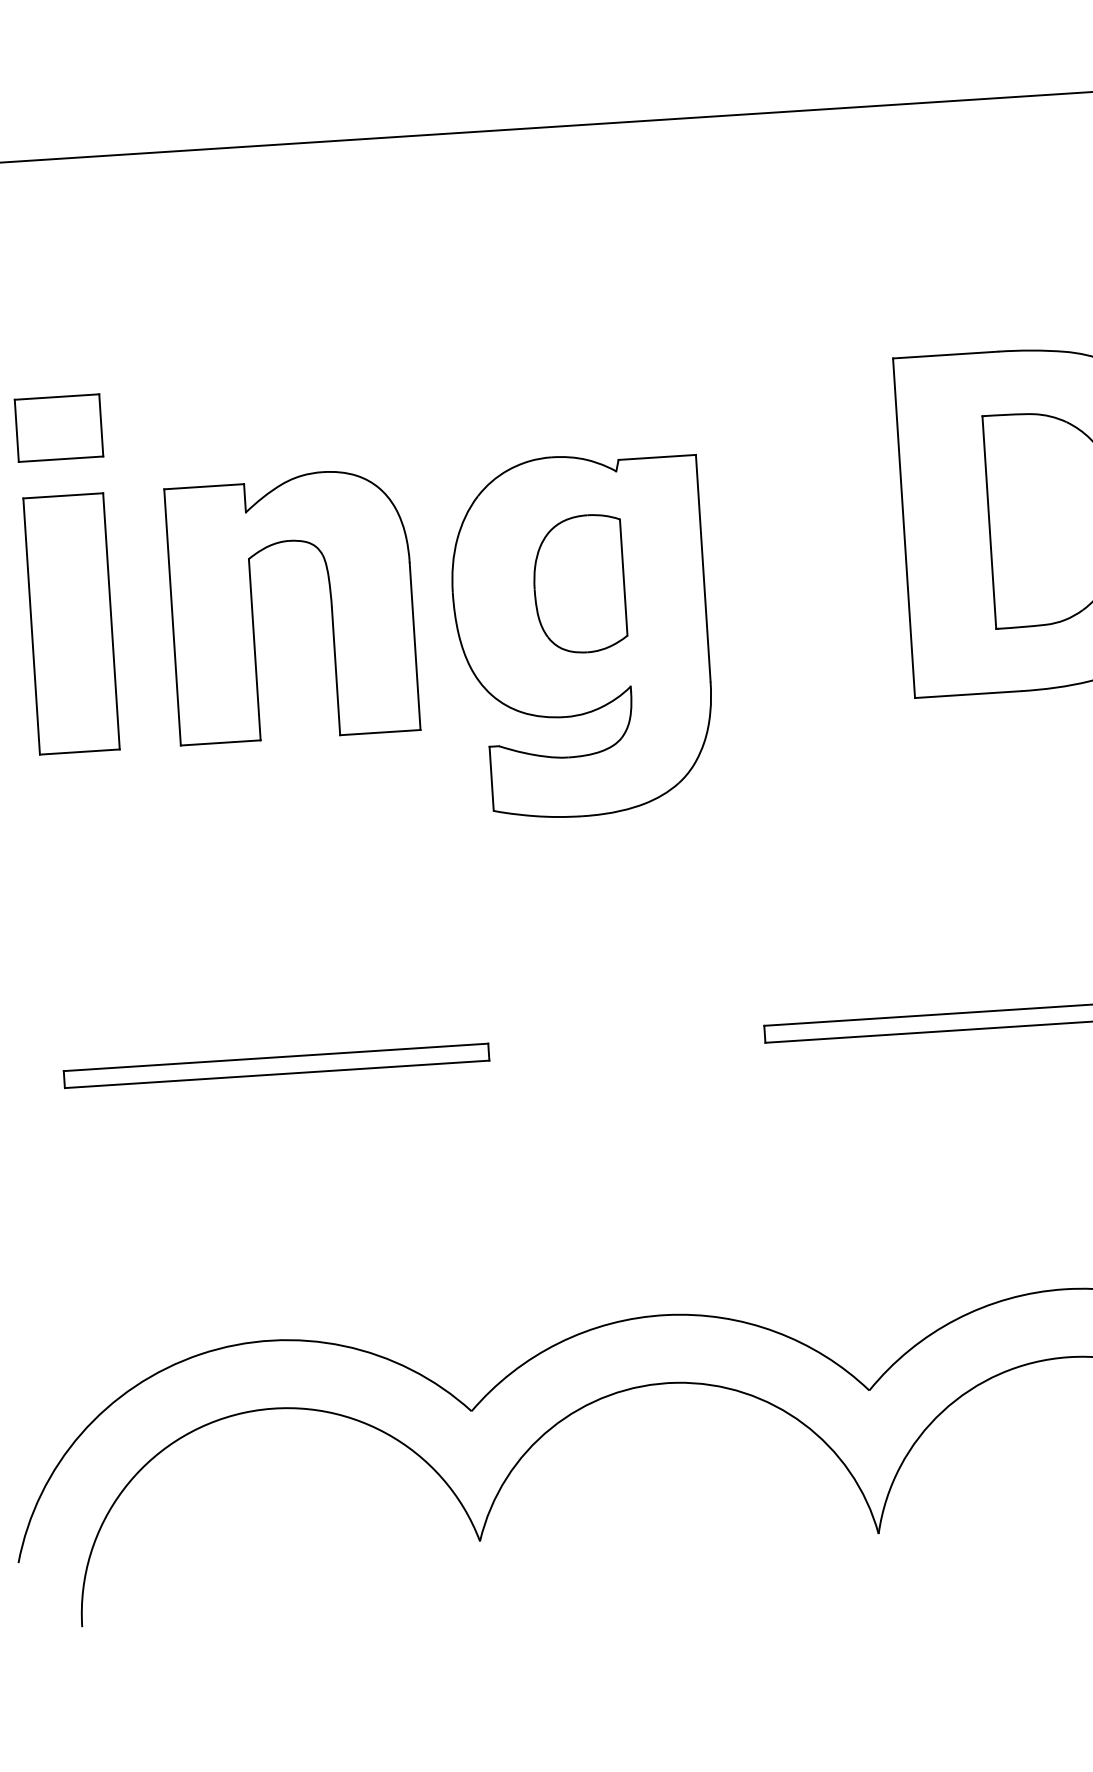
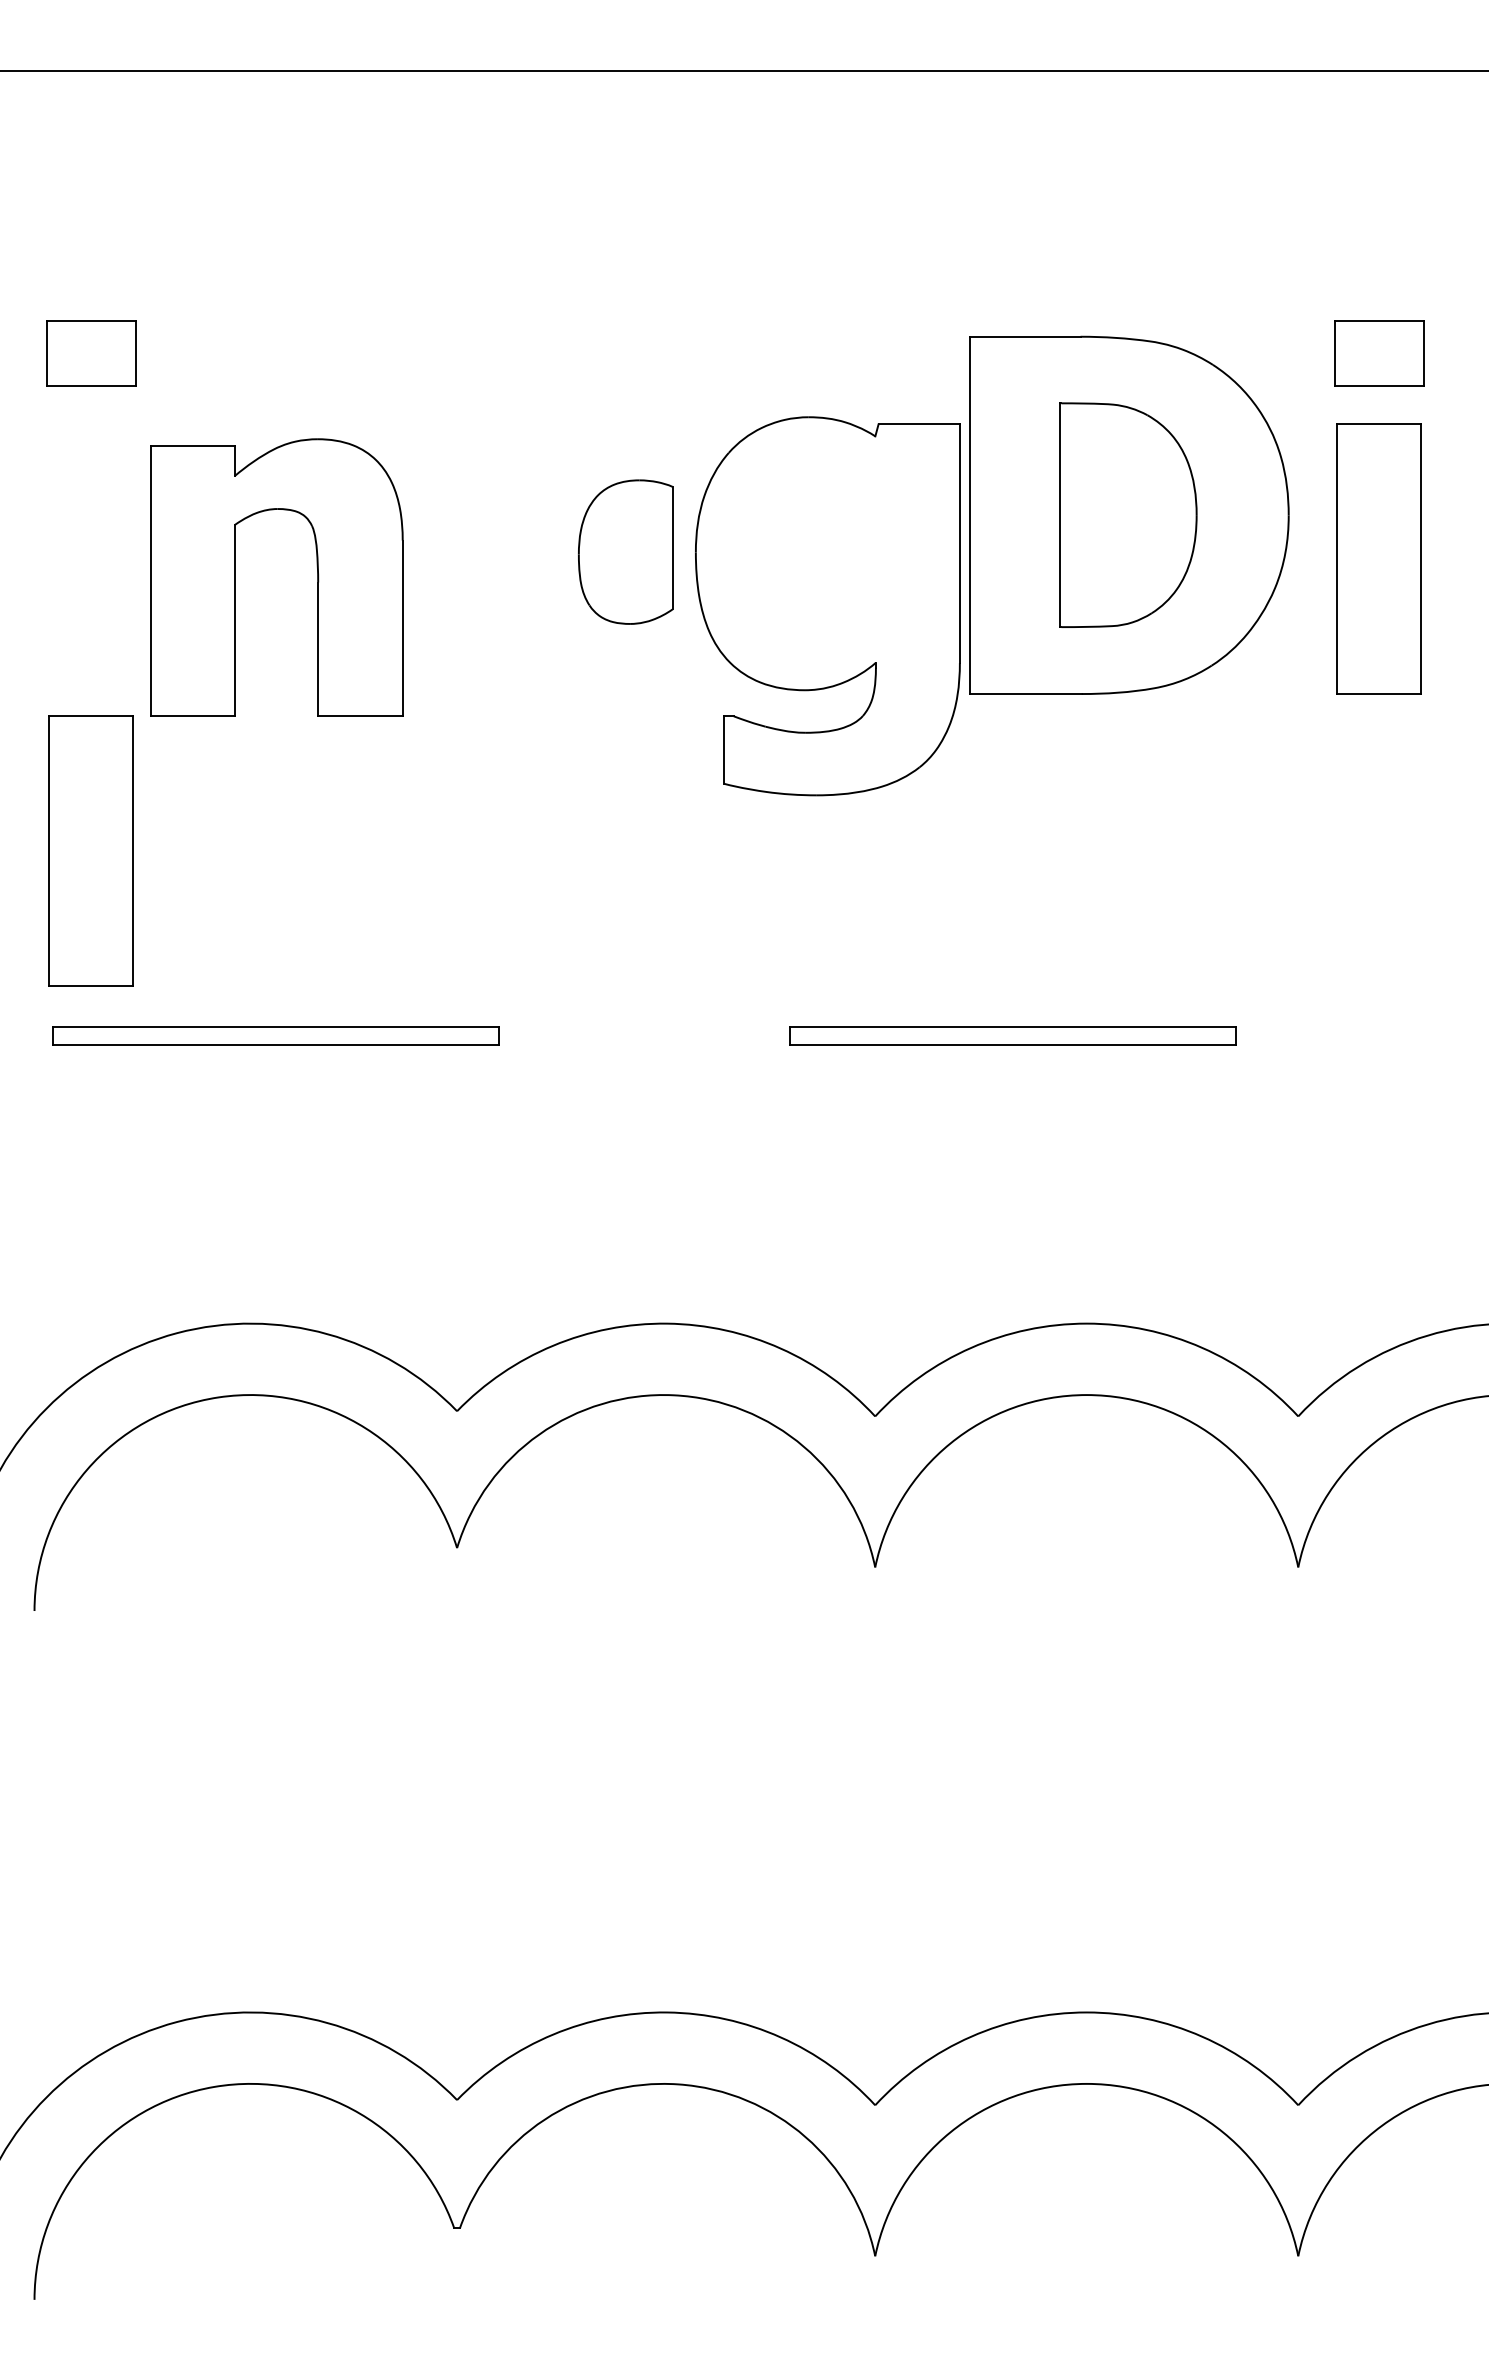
part: (253, 608) -> (235, 577), moved
part: (70, 623) -> (90, 850), moved
part: (581, 636) -> (827, 606), moved

